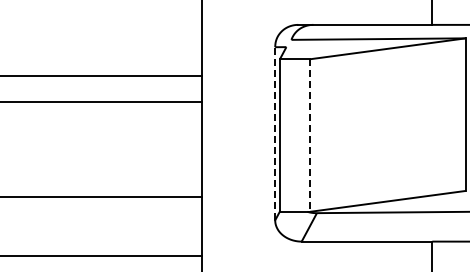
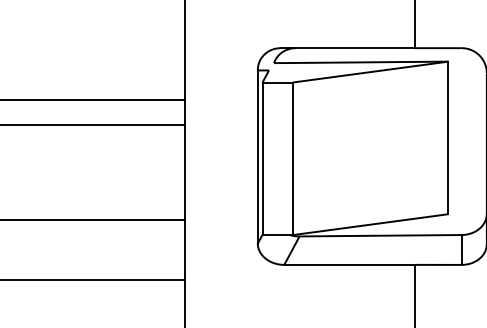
line: (274, 134) -> (257, 157), dashed -> solid
line: (309, 136) -> (292, 159), dashed -> solid

